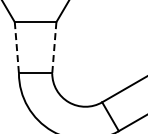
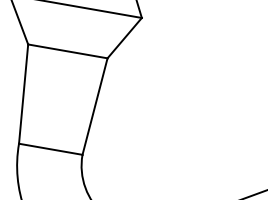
line: (16, 47) -> (22, 93), dashed -> solid
line: (54, 47) -> (95, 106), dashed -> solid

